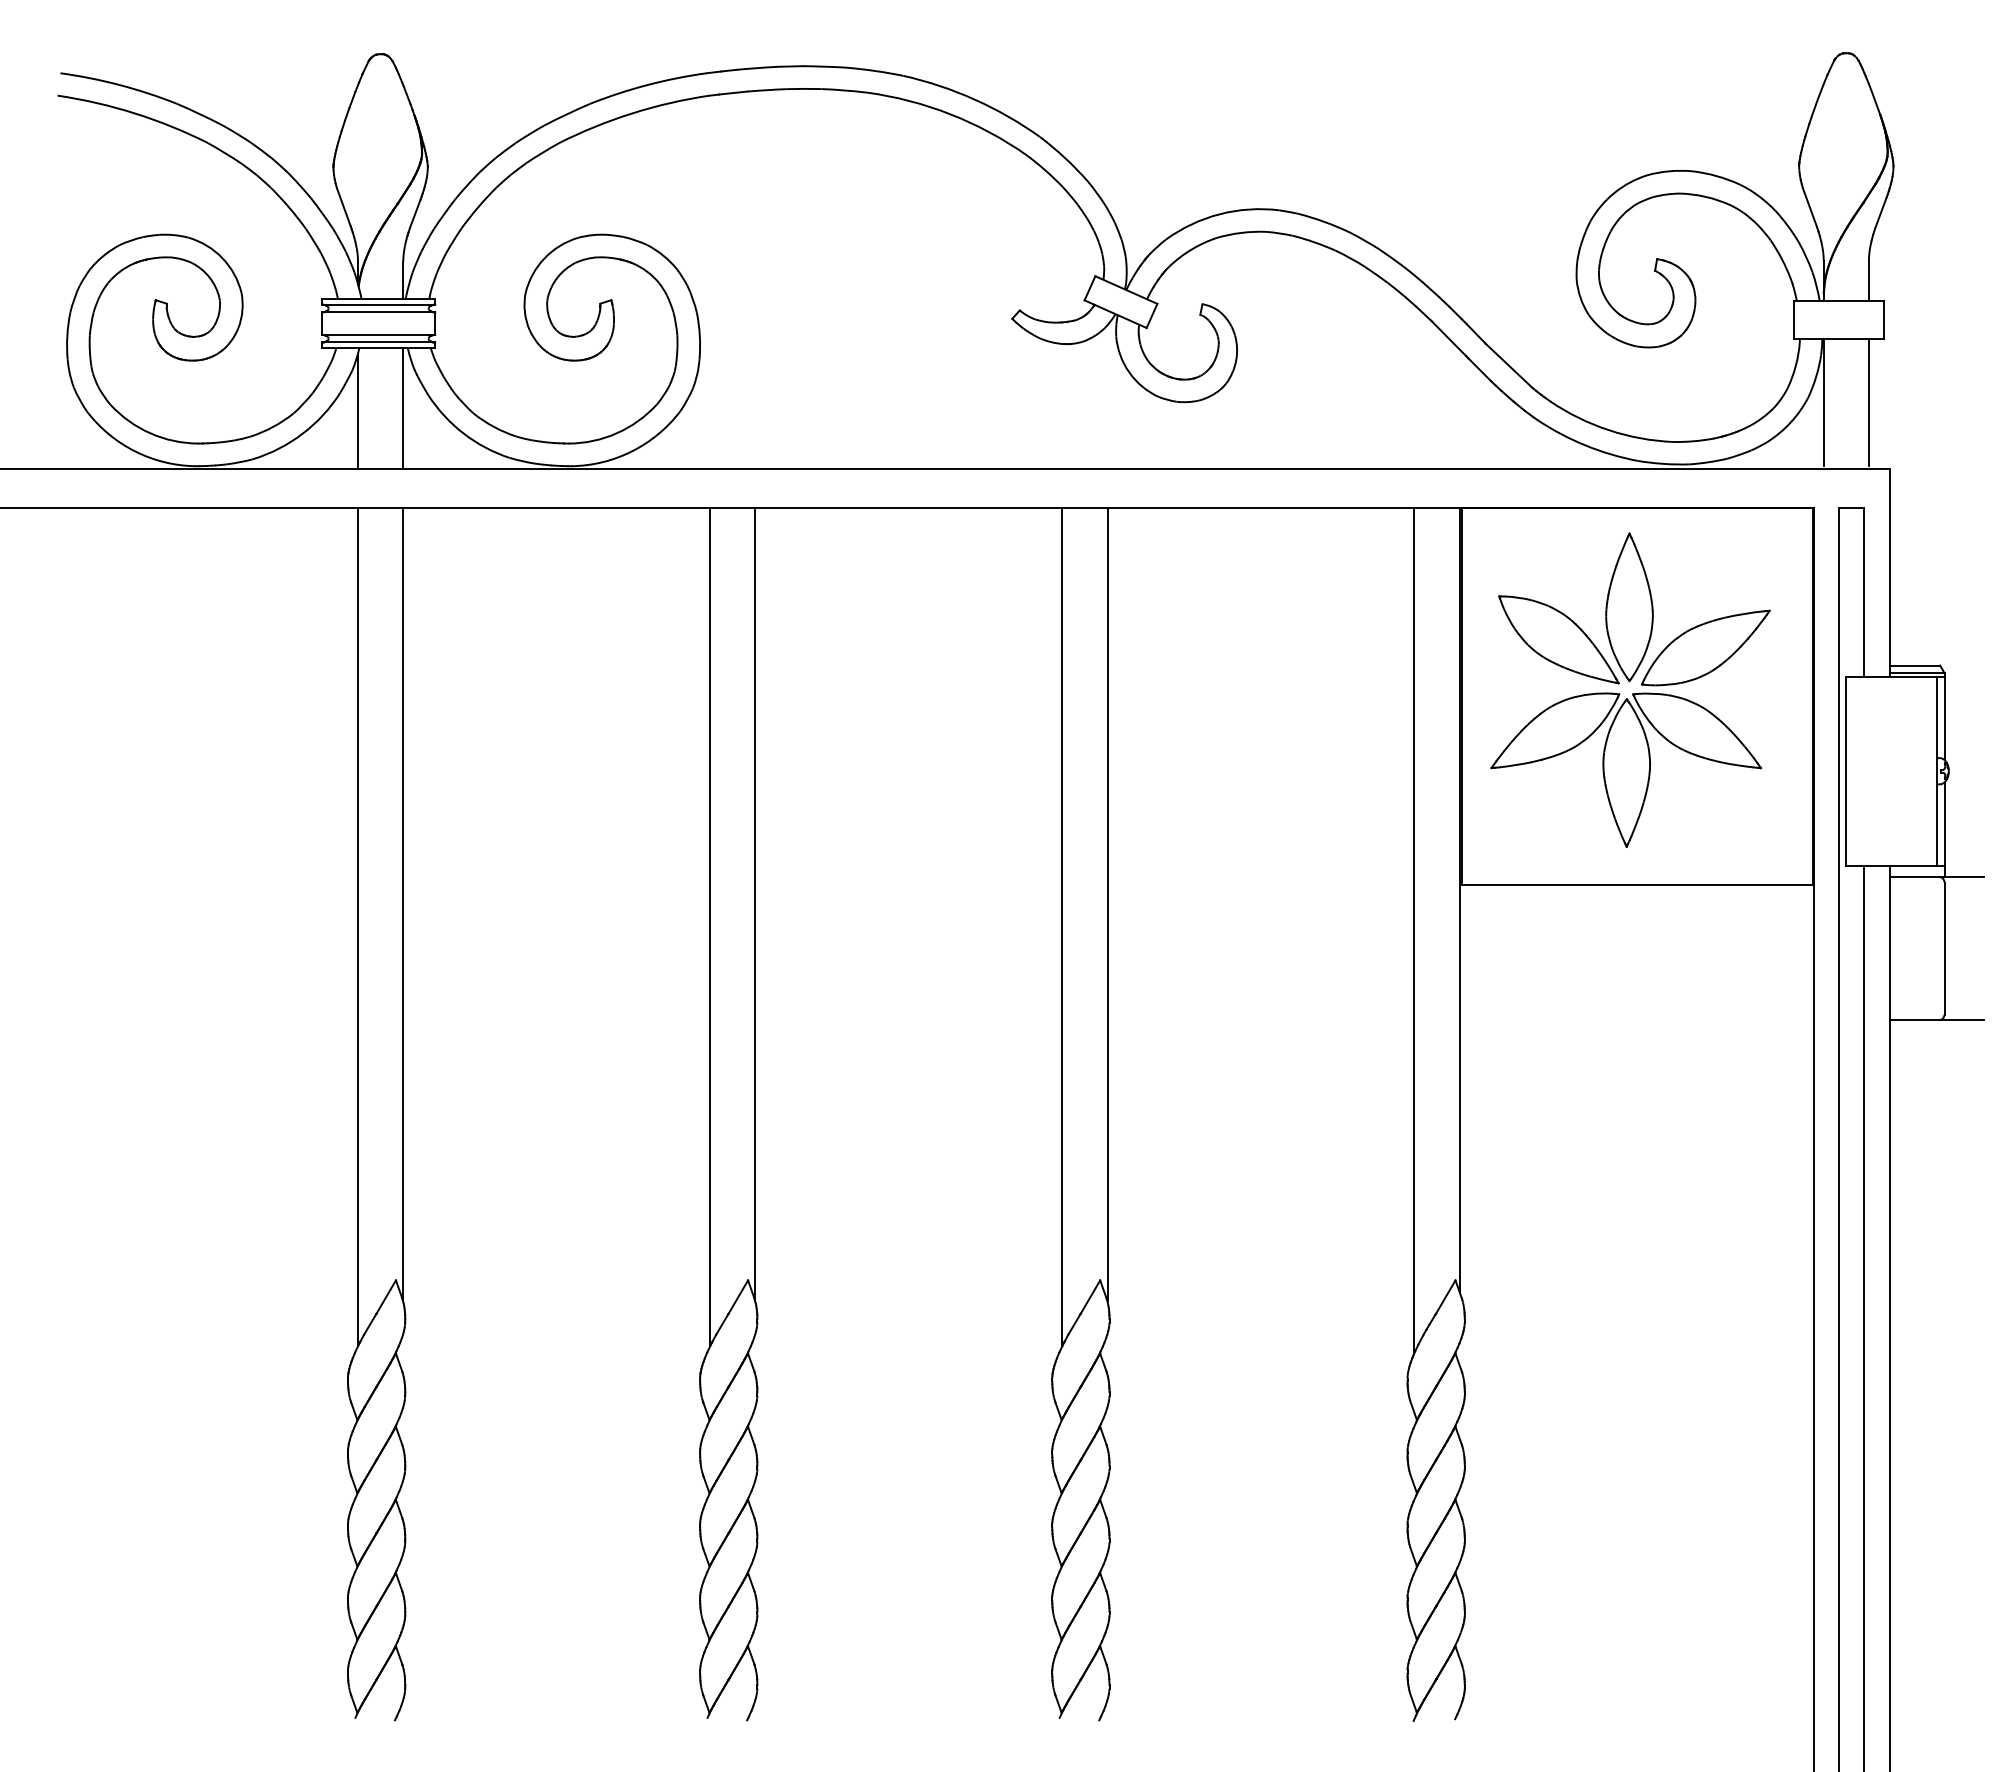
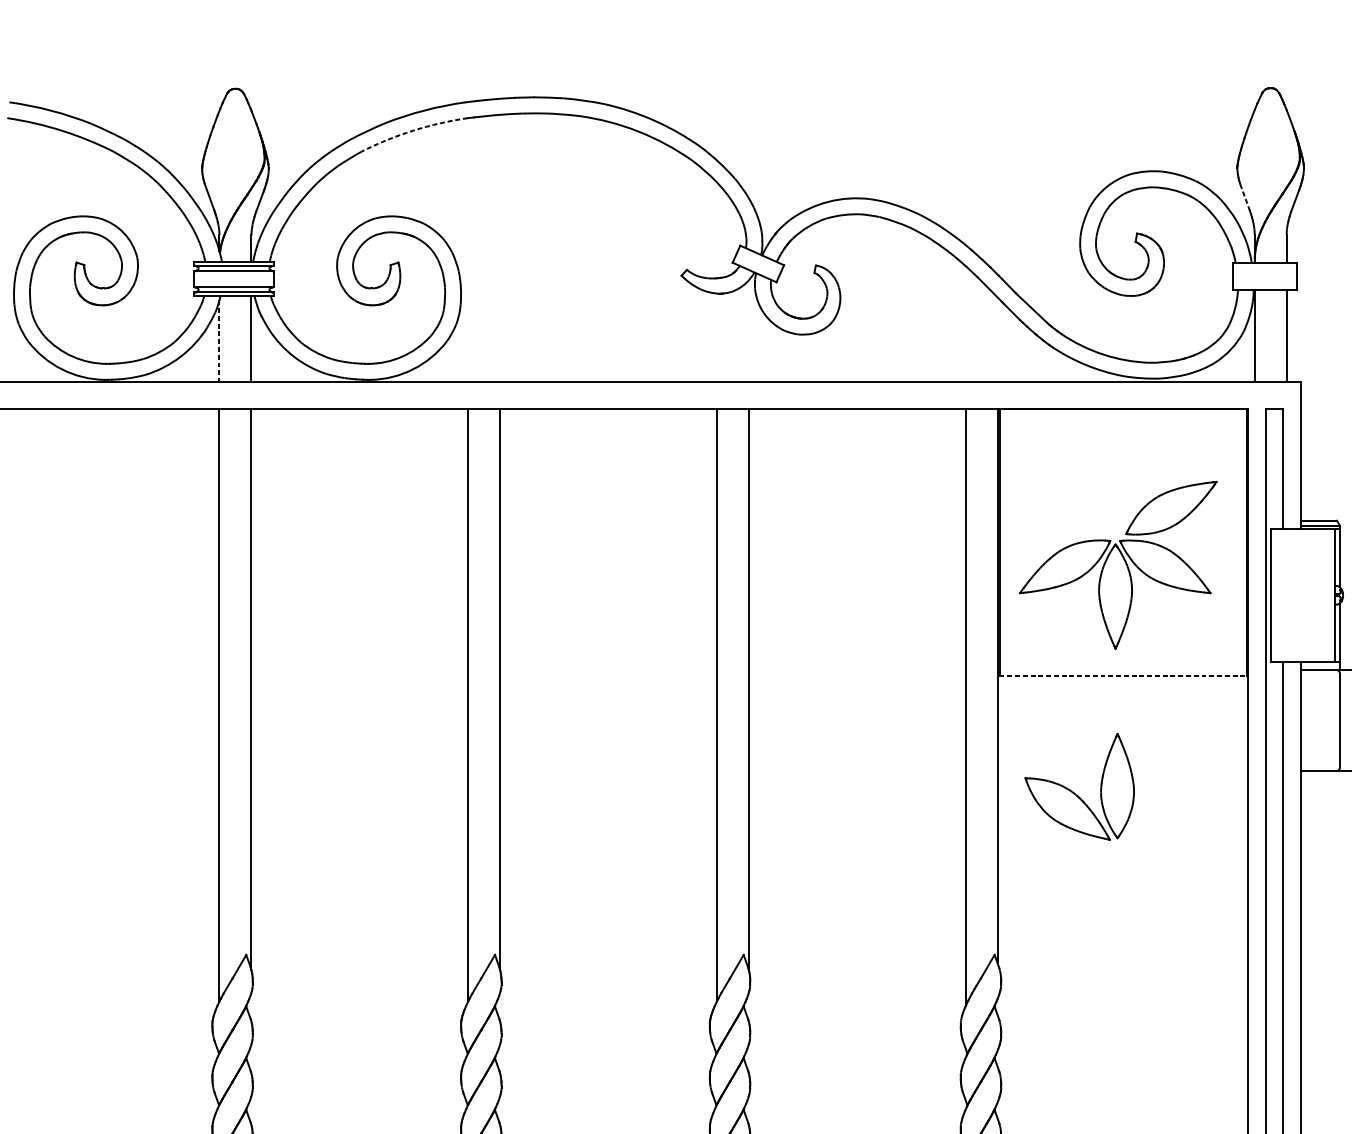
arc: (632, 113) -> (413, 130), solid -> dashed
line: (1809, 207) -> (1244, 197), solid -> dashed
line: (358, 411) -> (219, 341), solid -> dashed
part: (1568, 616) -> (1074, 792), moved
line: (1638, 885) -> (1123, 676), solid -> dashed

